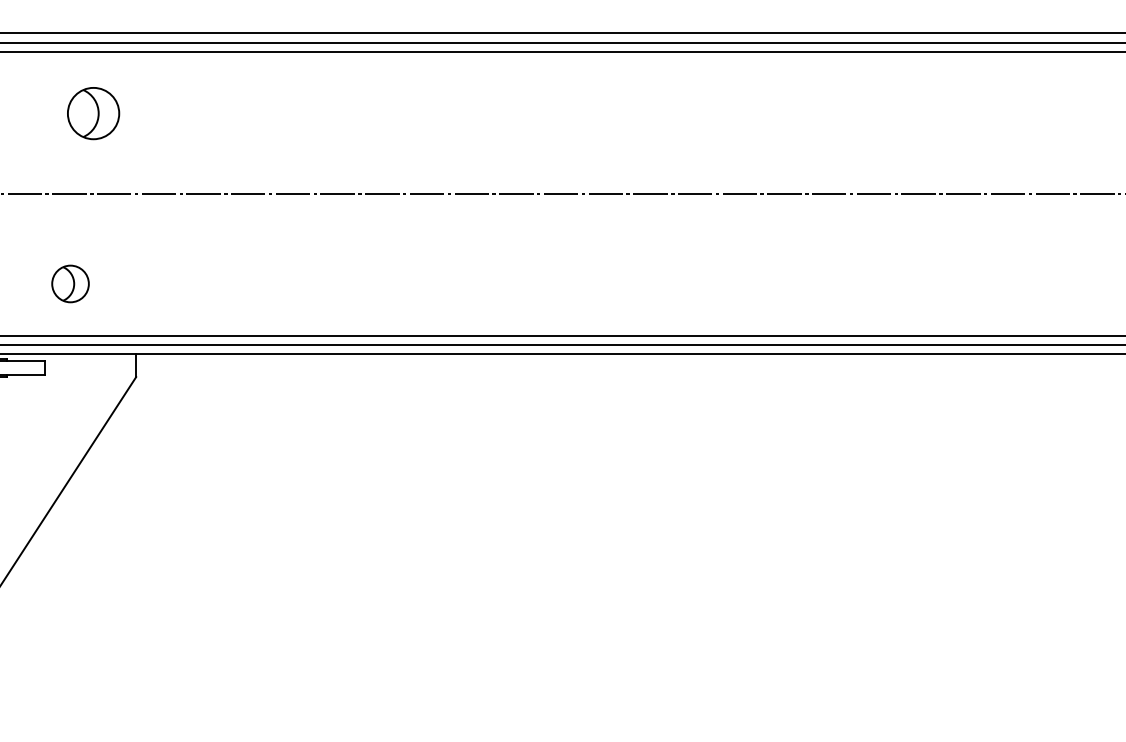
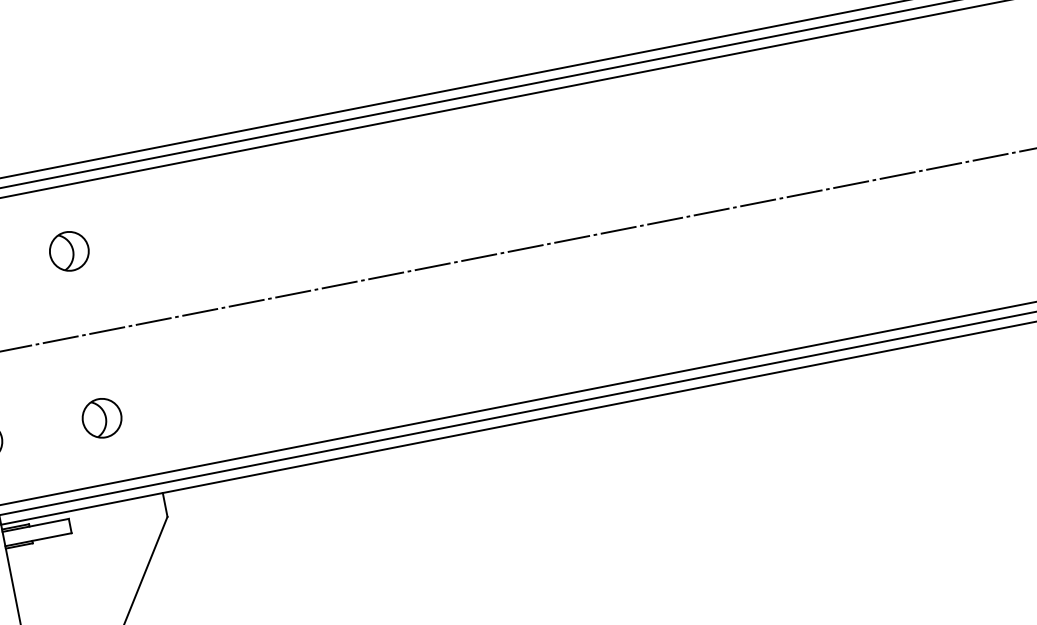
part: (93, 113) -> (69, 251), size x0.71
part: (70, 283) -> (101, 417), moved

